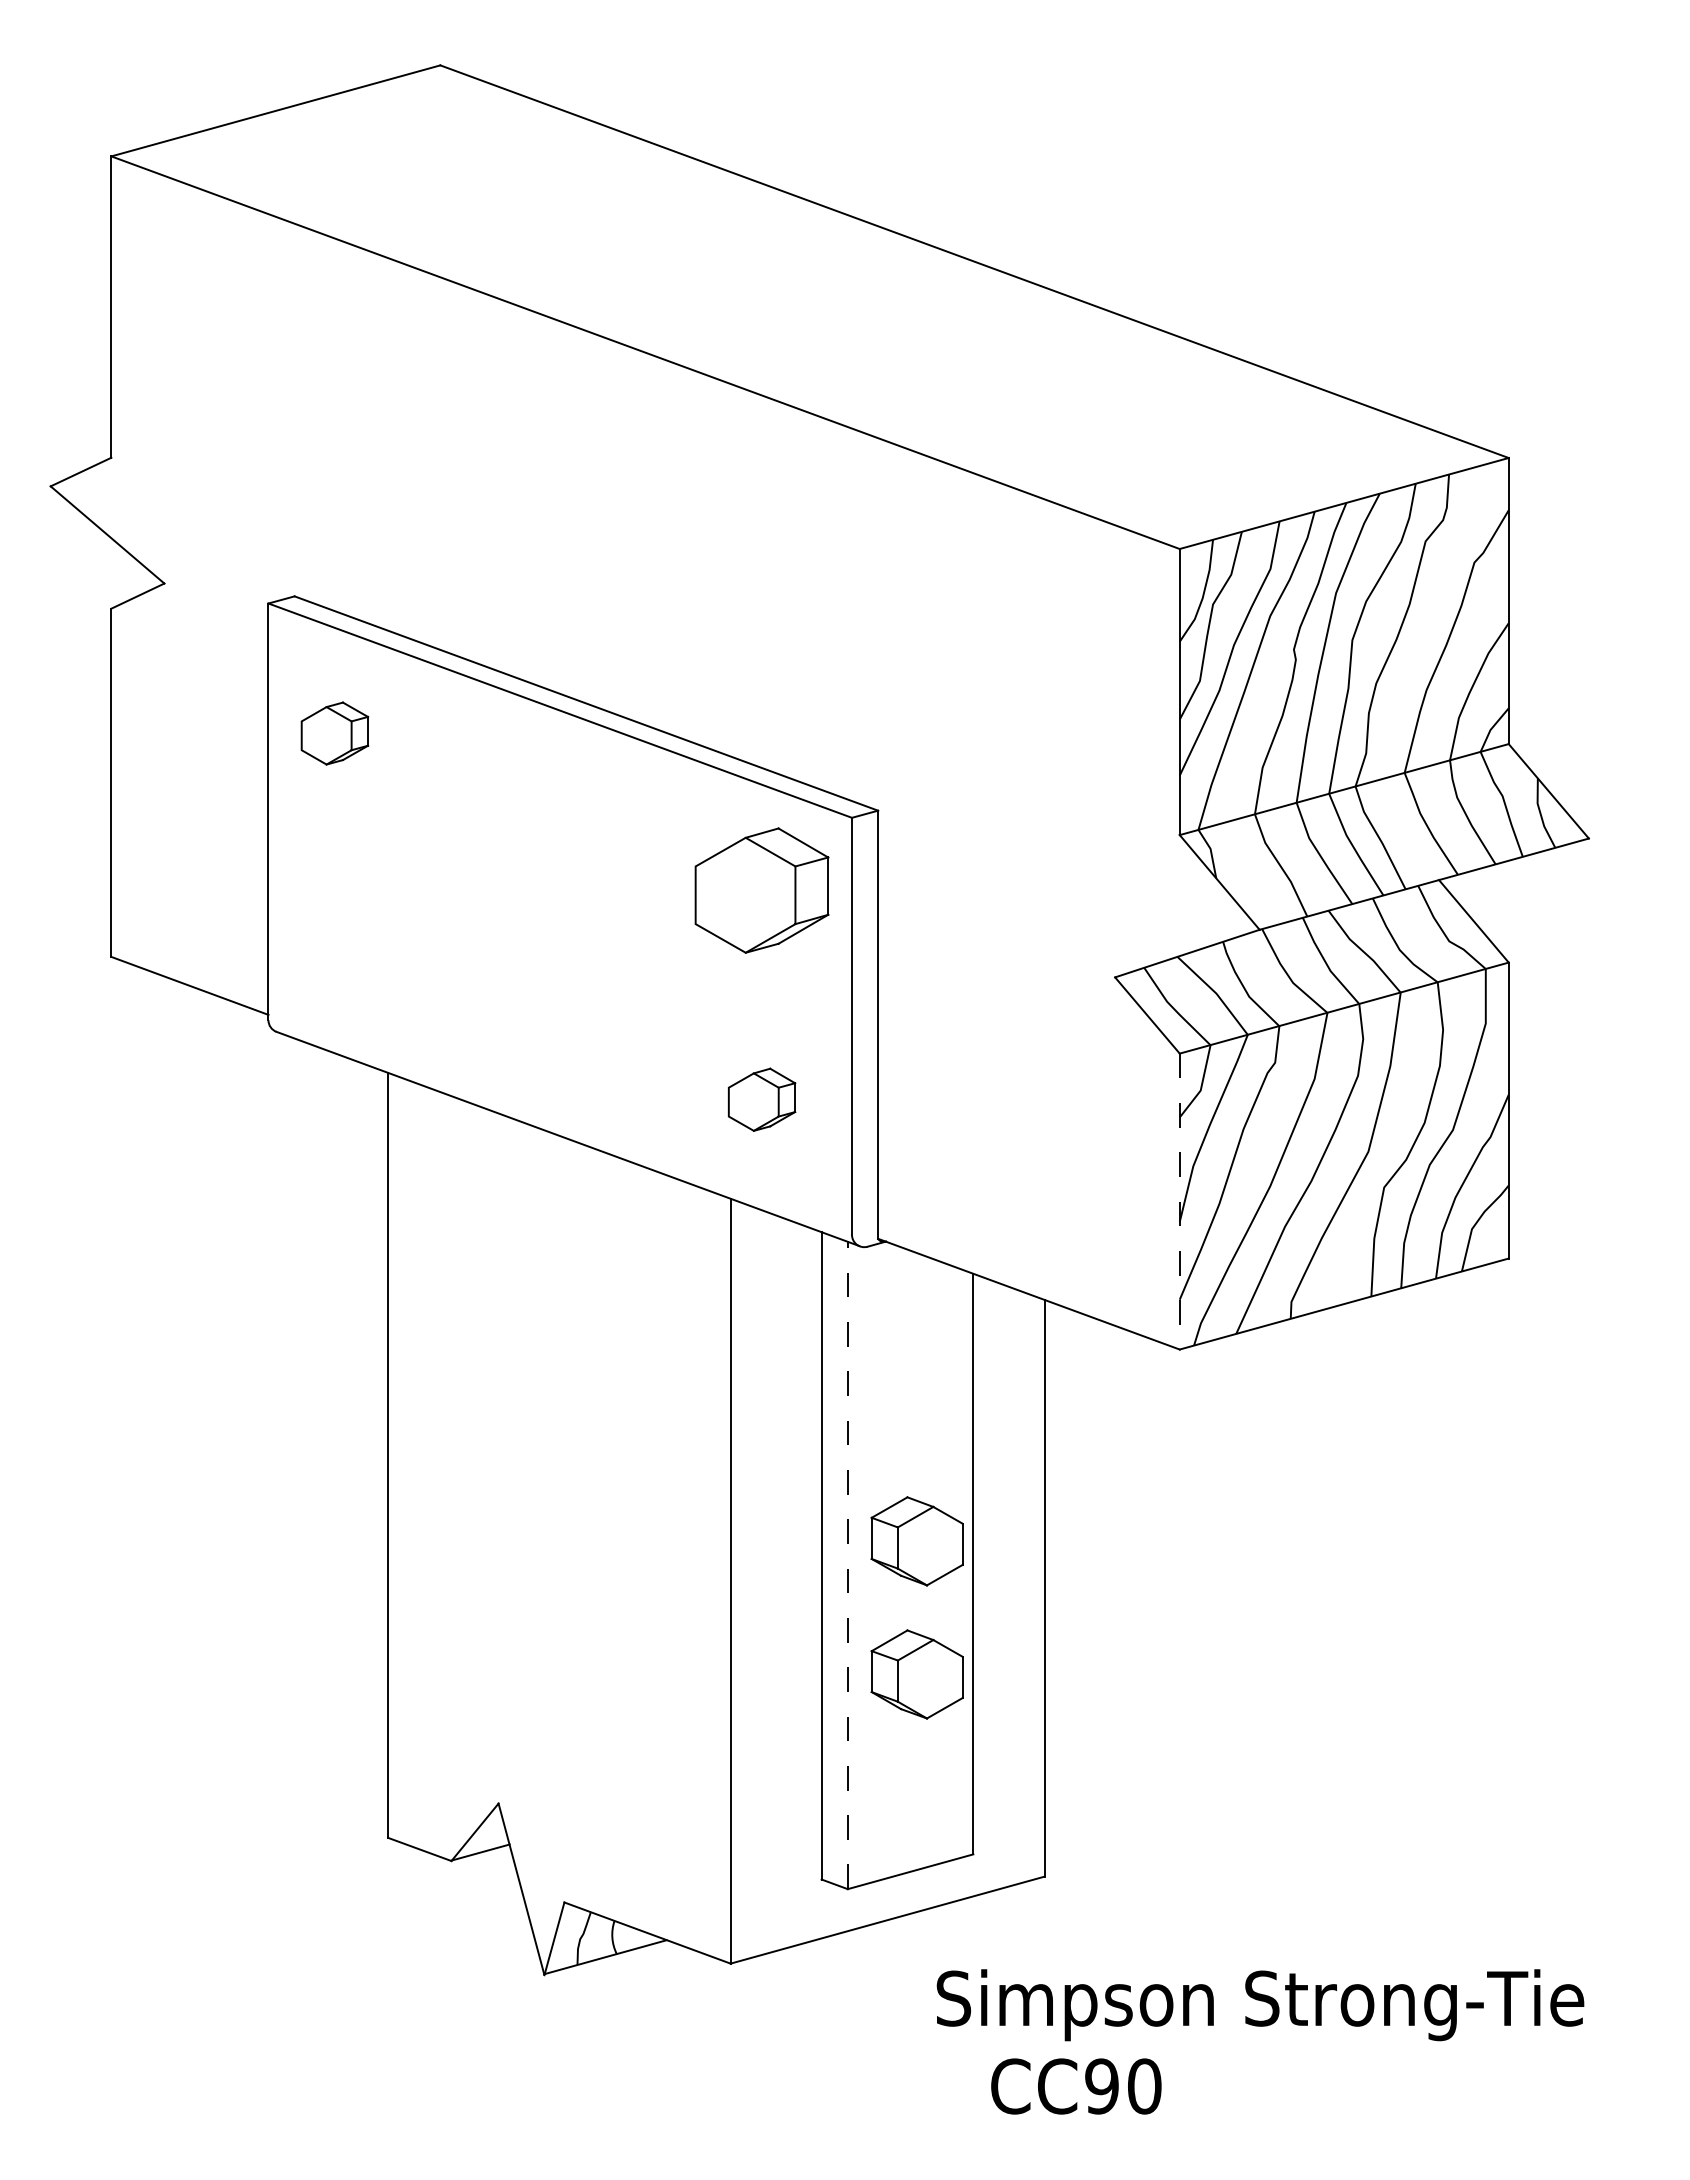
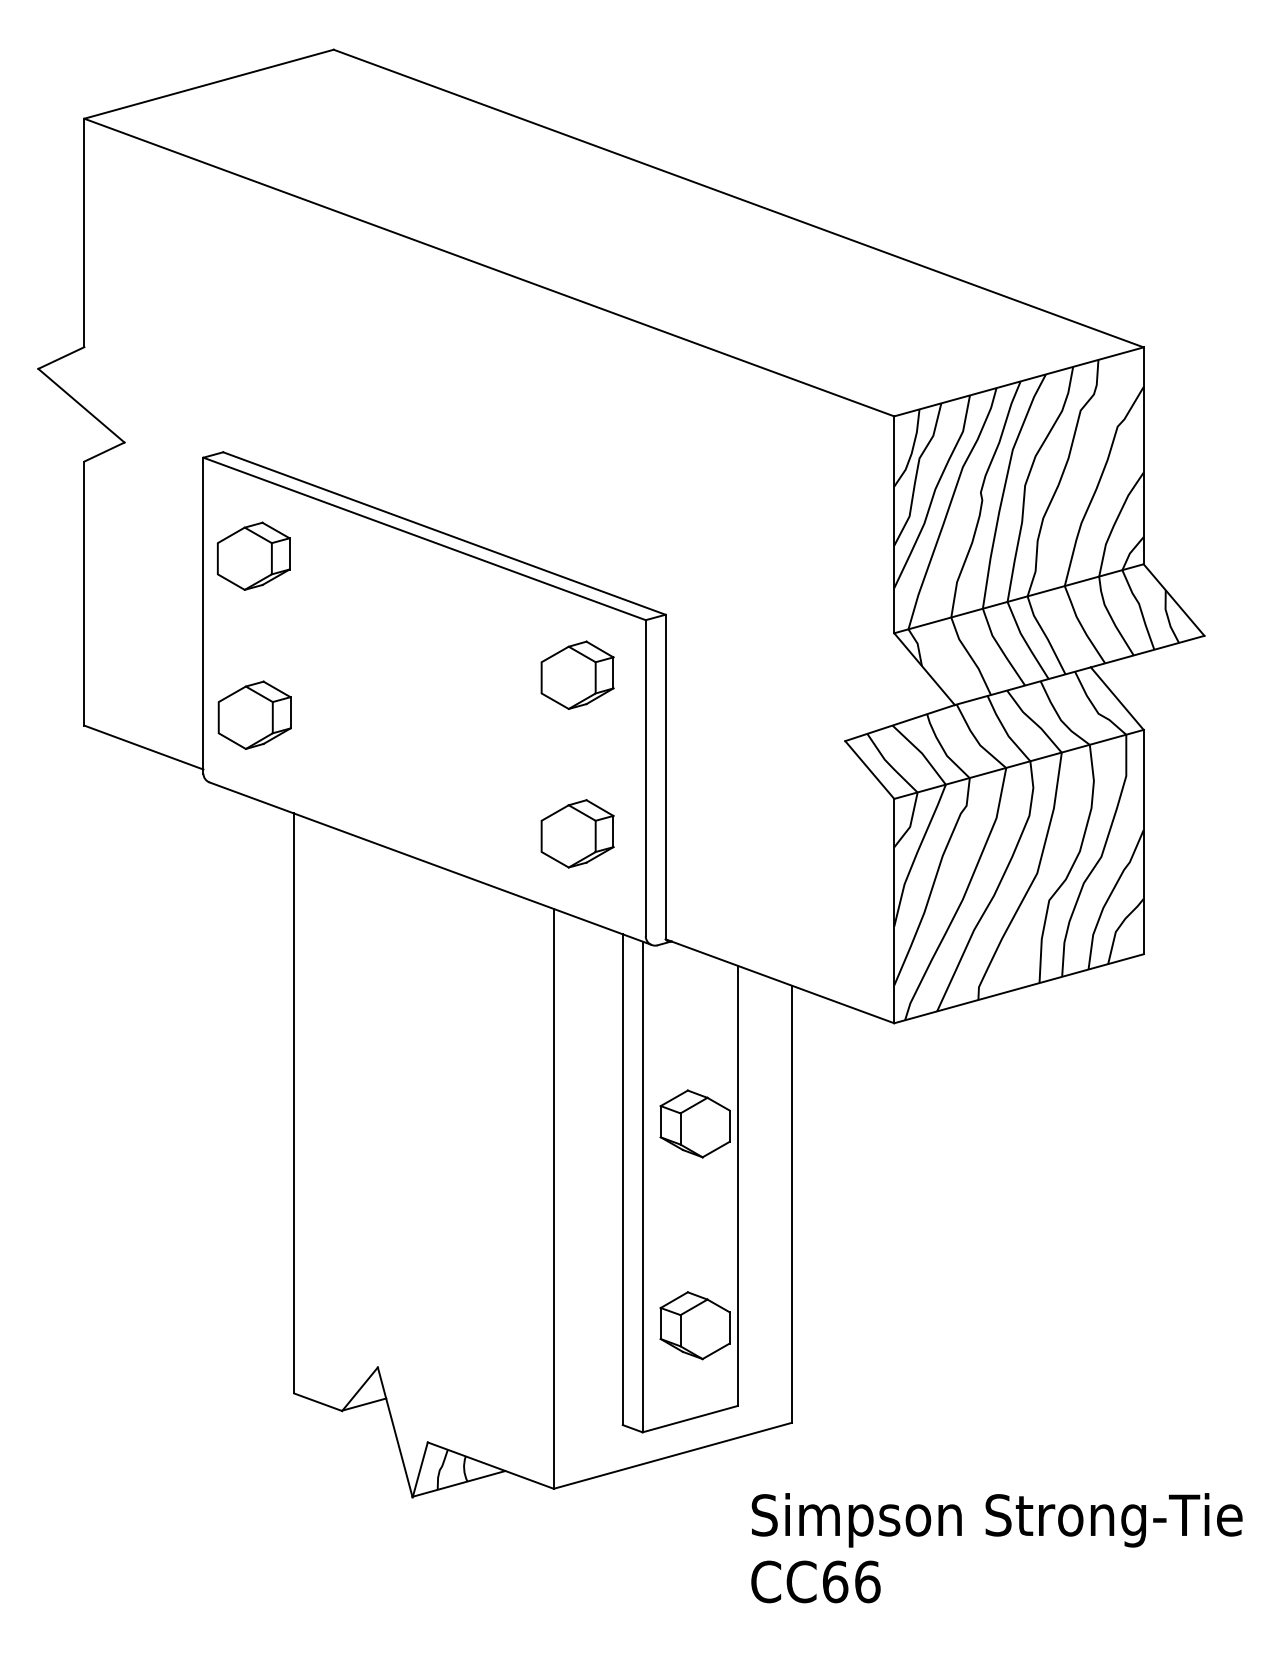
part: (334, 733) -> (253, 556), size x1.43
part: (761, 890) -> (577, 675), size x0.71
part: (335, 942) -> (254, 714), added
part: (761, 1099) -> (577, 833), size x1.43
line: (1179, 1201) -> (894, 911), dashed -> solid
part: (916, 1541) -> (694, 1124), moved
line: (847, 1565) -> (642, 1186), dashed -> solid
part: (916, 1674) -> (694, 1325), moved
text: (1260, 2005) -> (997, 1520), moved
text: (1123, 2086) -> (851, 1581), CC90 -> CC66

